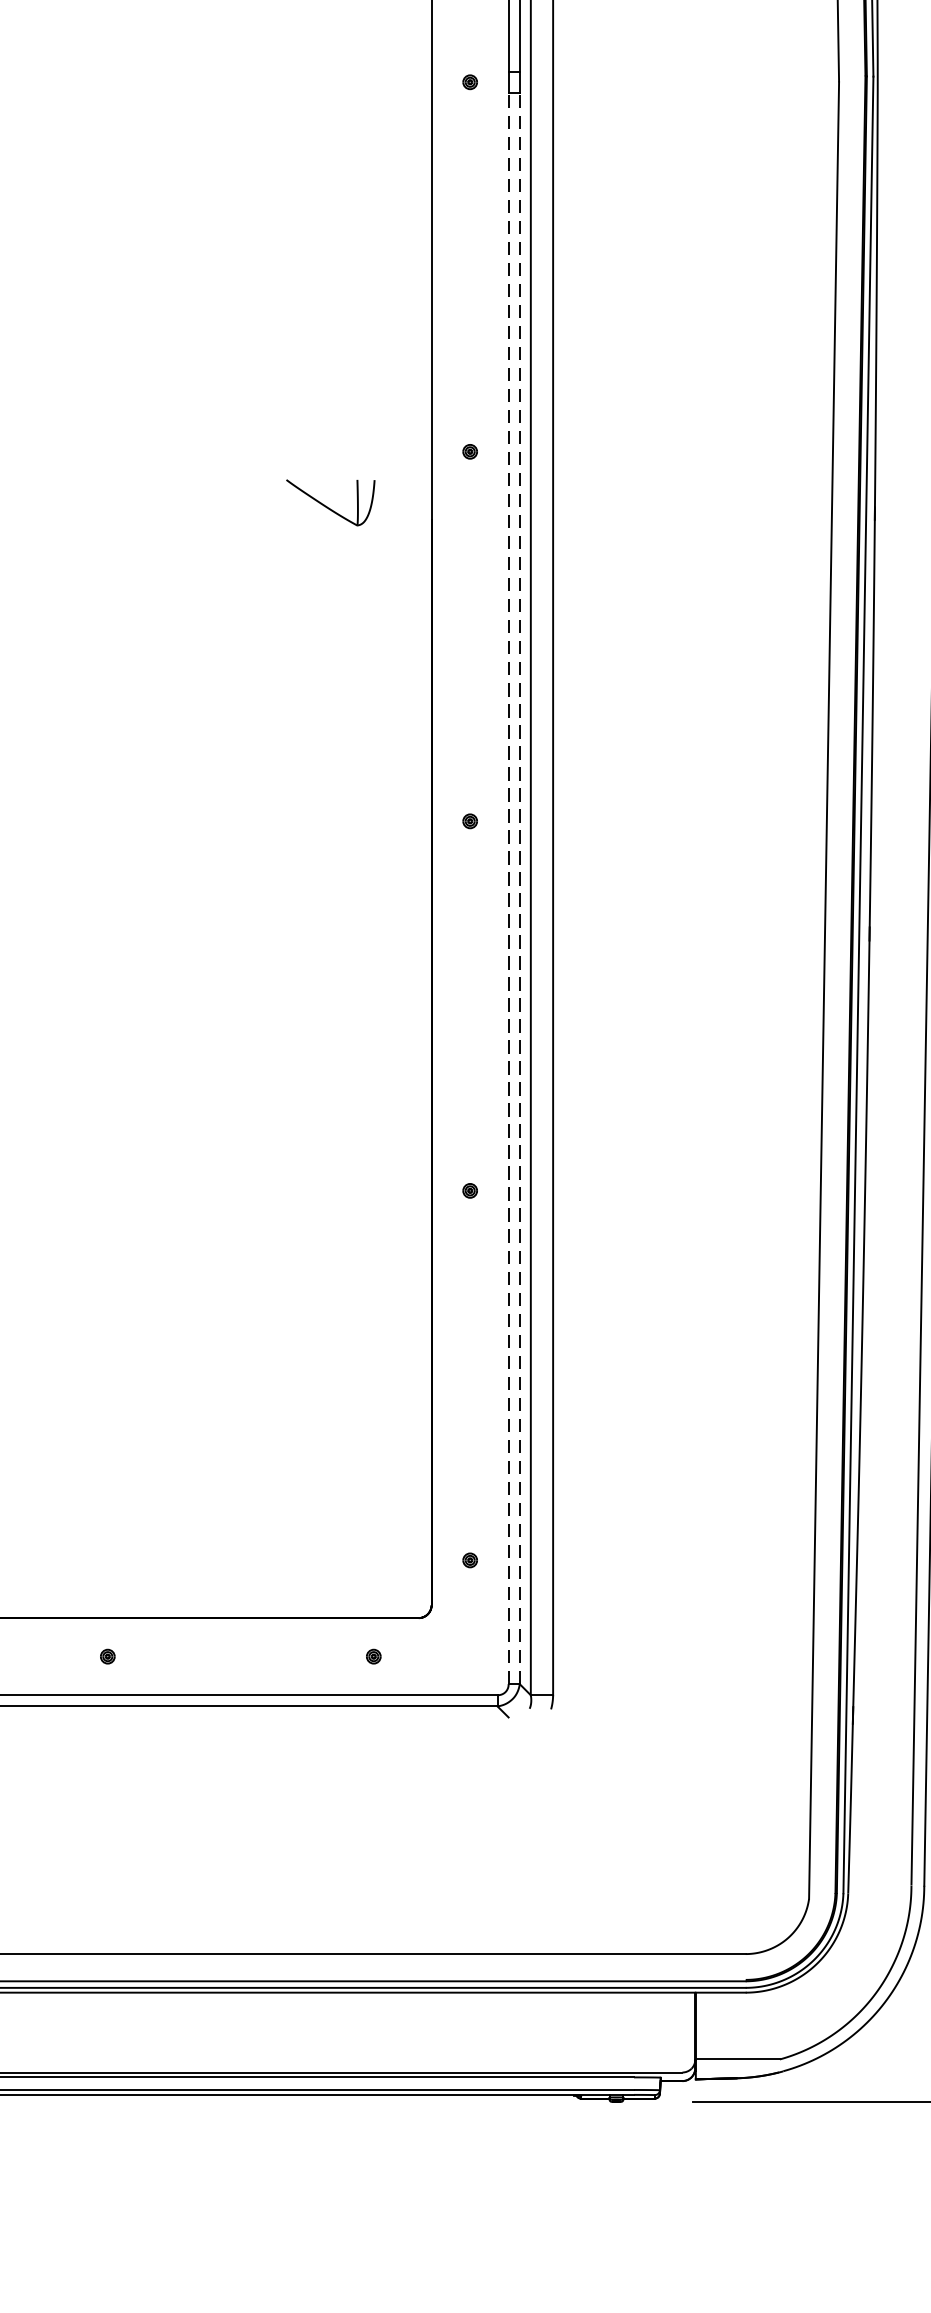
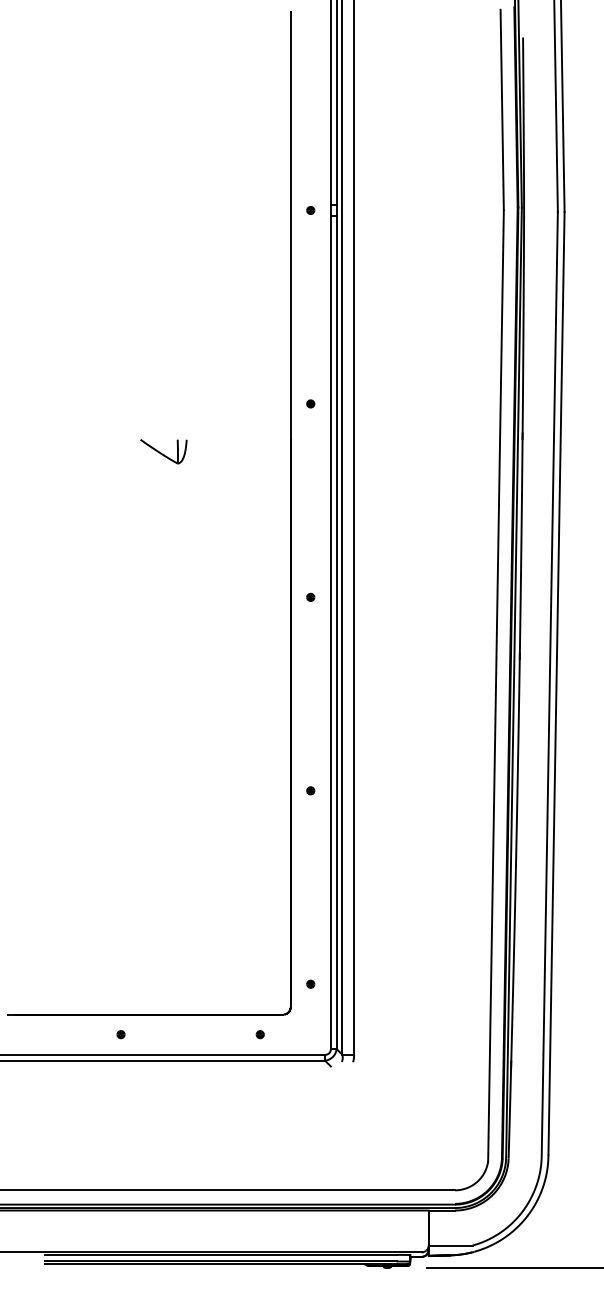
part: (330, 502) -> (163, 451), moved
line: (507, 888) -> (330, 632), dashed -> solid
line: (519, 888) -> (336, 632), dashed -> solid

